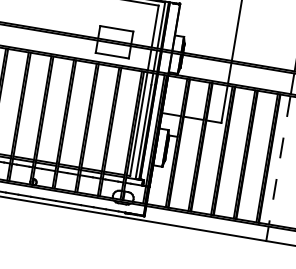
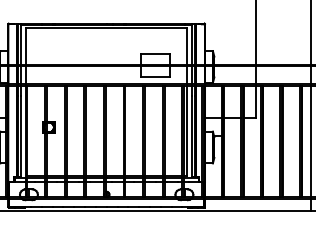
line: (279, 160) -> (310, 141), dashed -> solid

